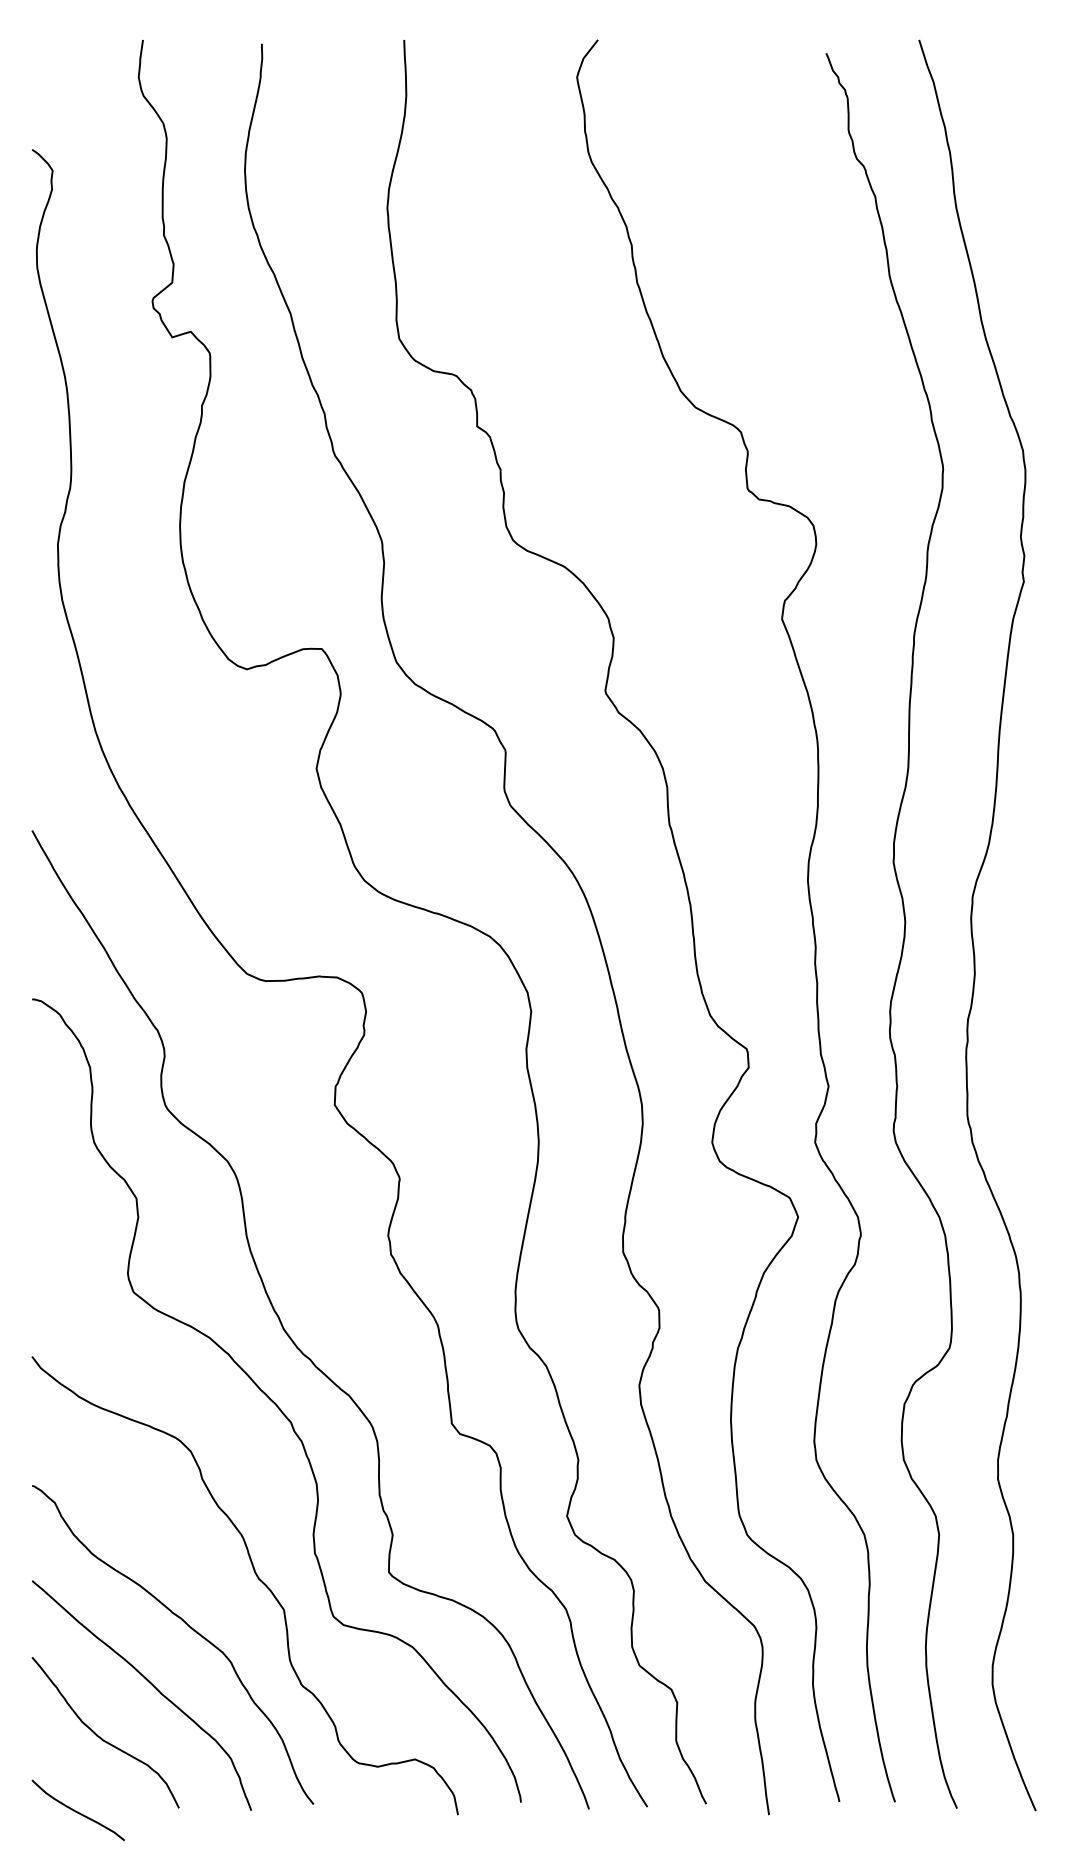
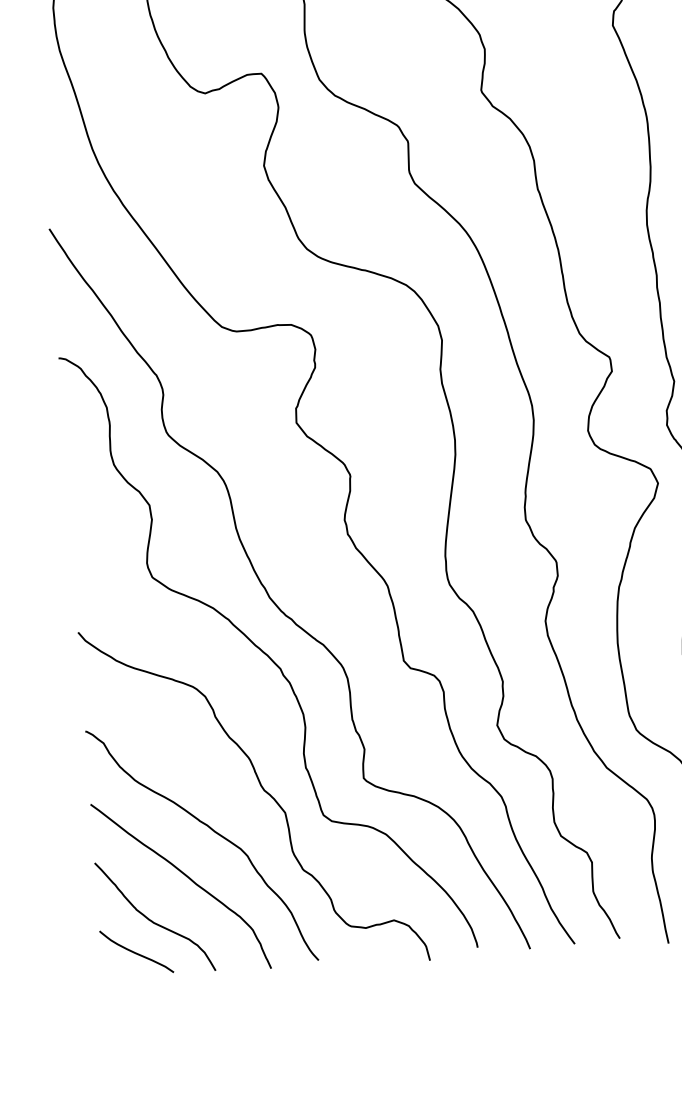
curve: (76, 1810) -> (135, 952), moved

